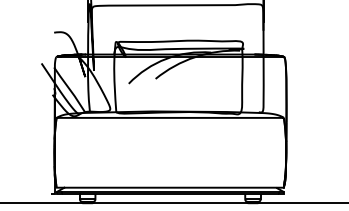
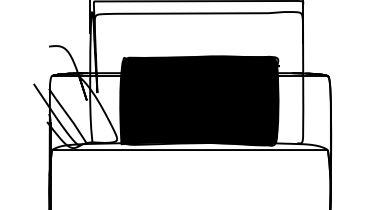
fill: (177, 77) -> (198, 101), added

